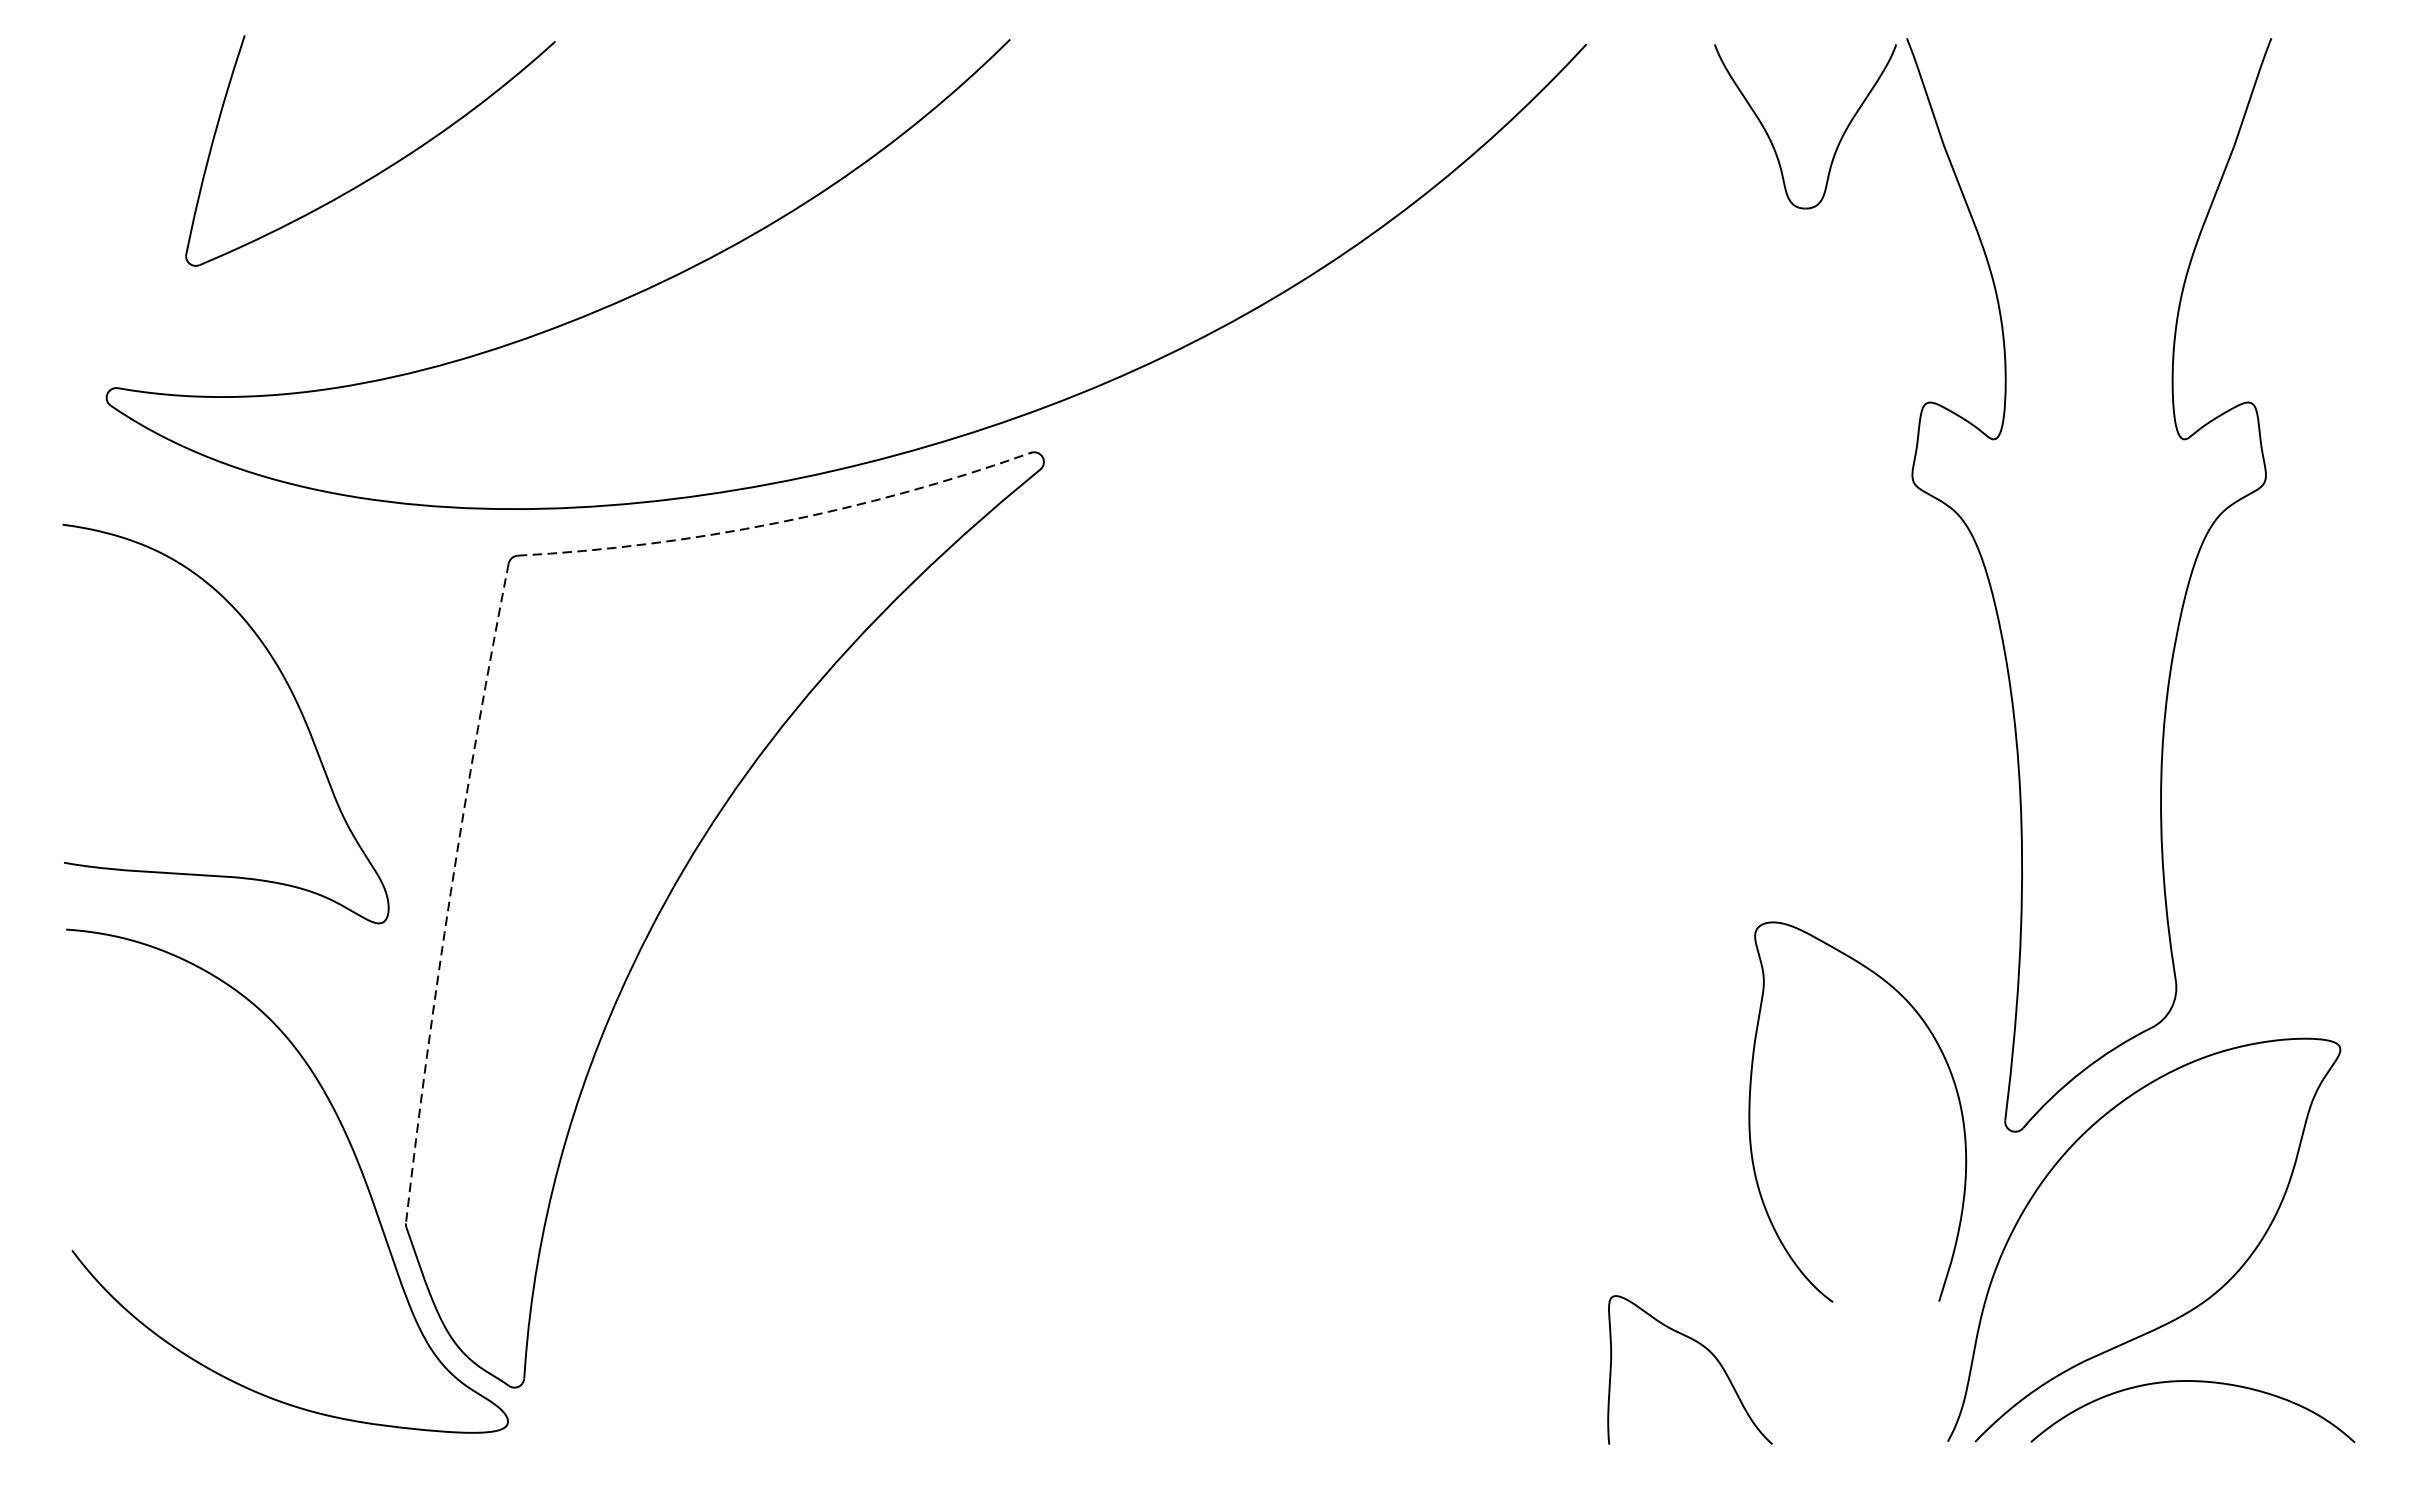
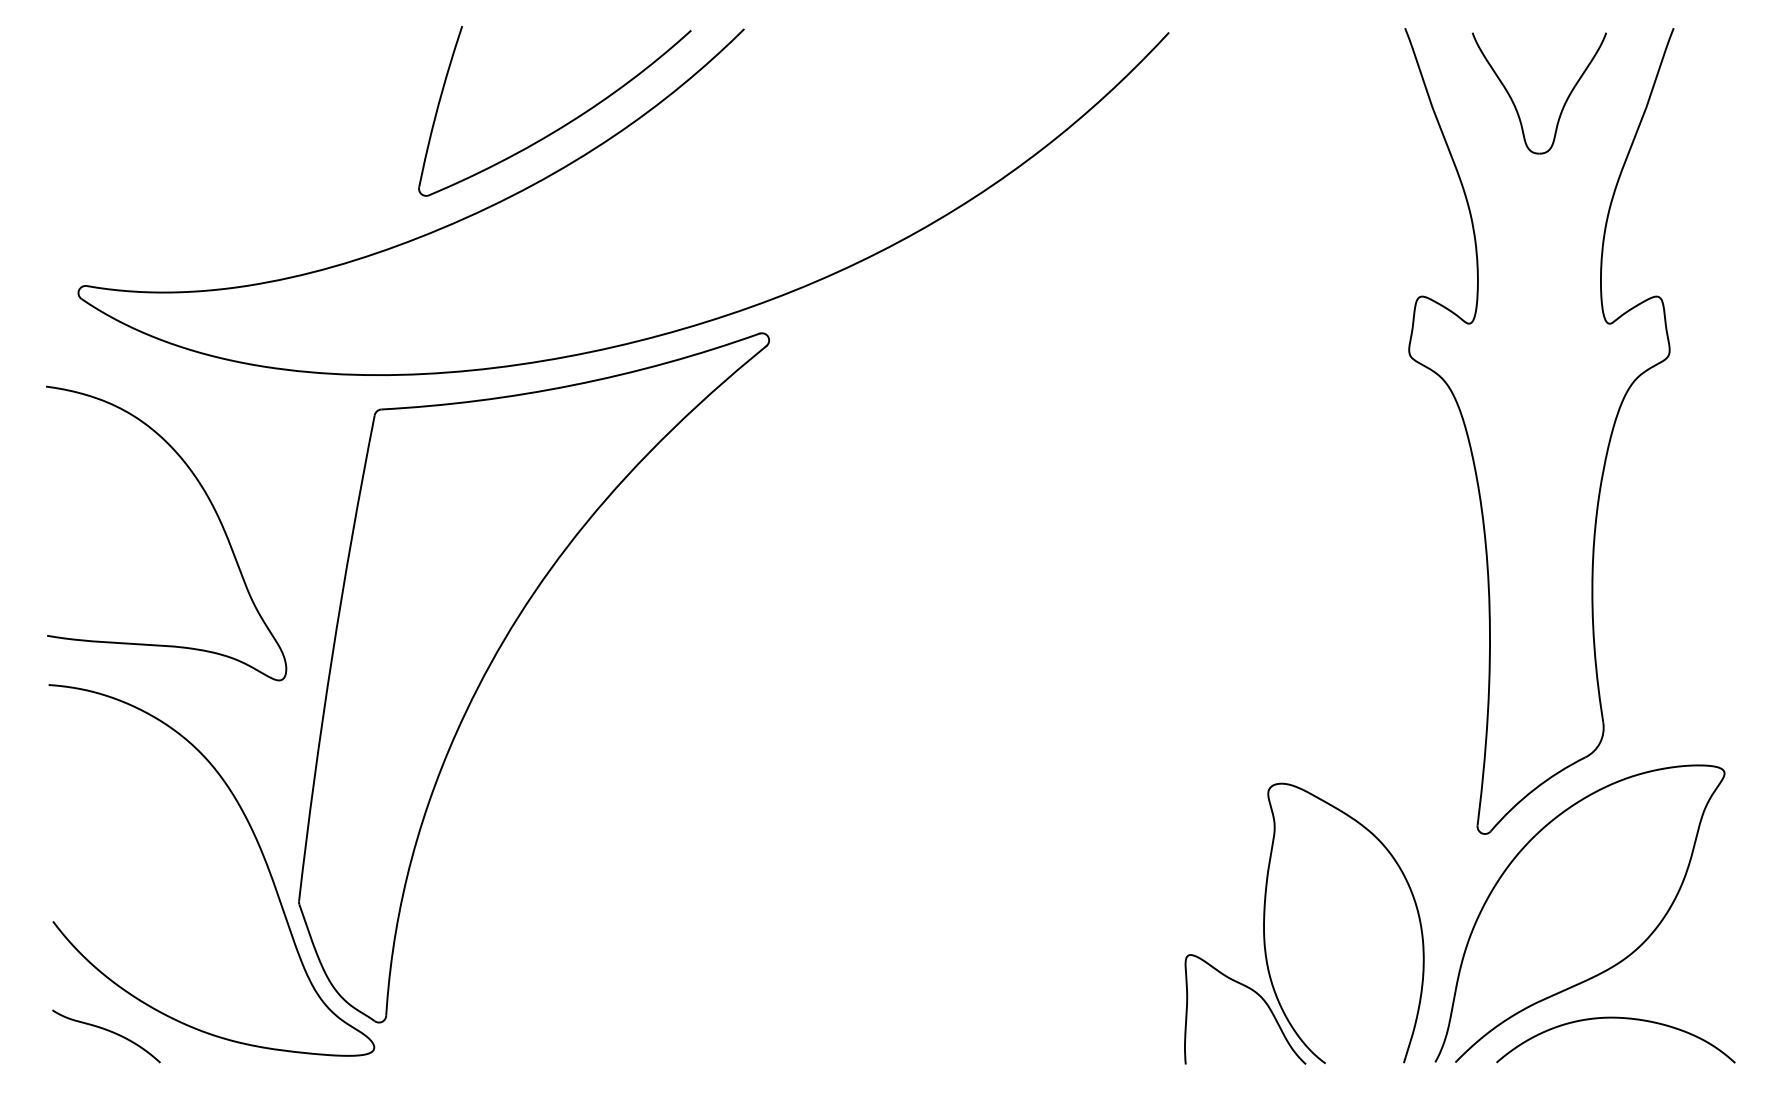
part: (1771, 139) -> (1514, 102), moved
part: (383, 168) -> (564, 124), moved
arc: (777, 523) -> (572, 385), dashed -> solid
arc: (451, 892) -> (332, 657), dashed -> solid
curve: (1952, 1080) -> (1413, 900), moved
curve: (146, 1399) -> (107, 1031), added

